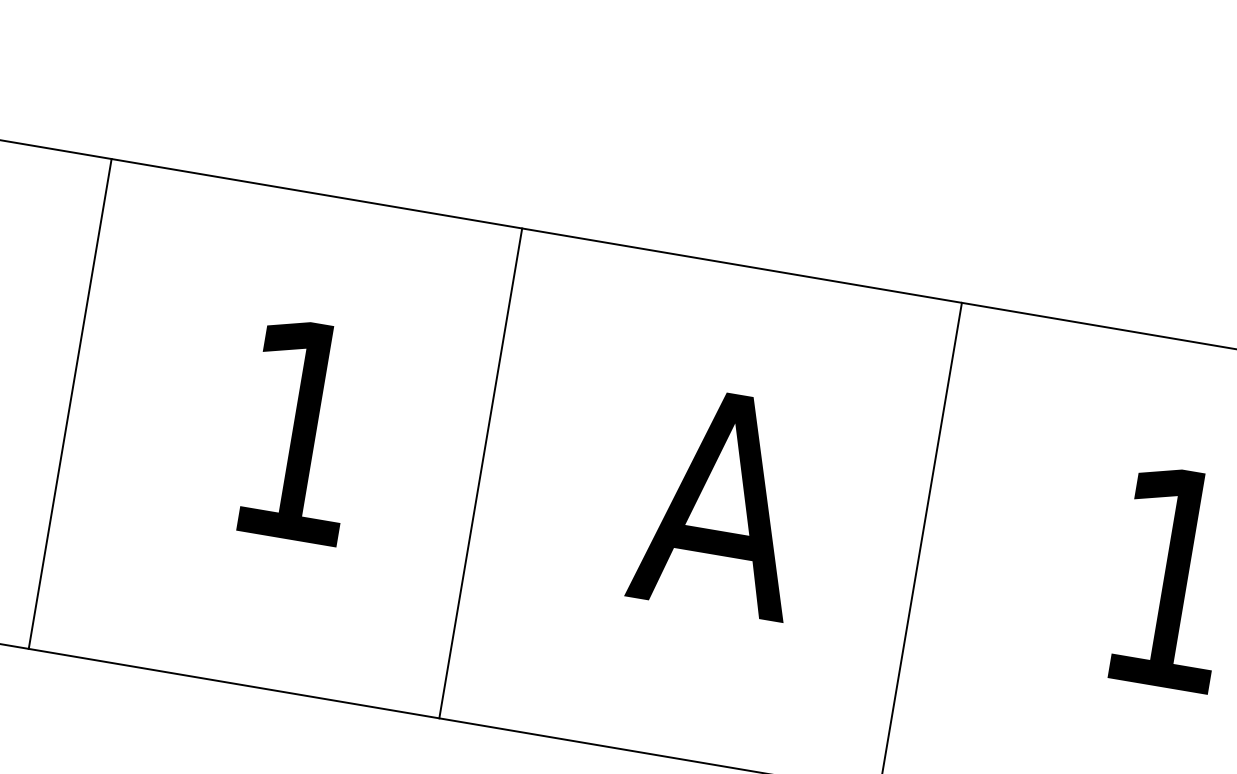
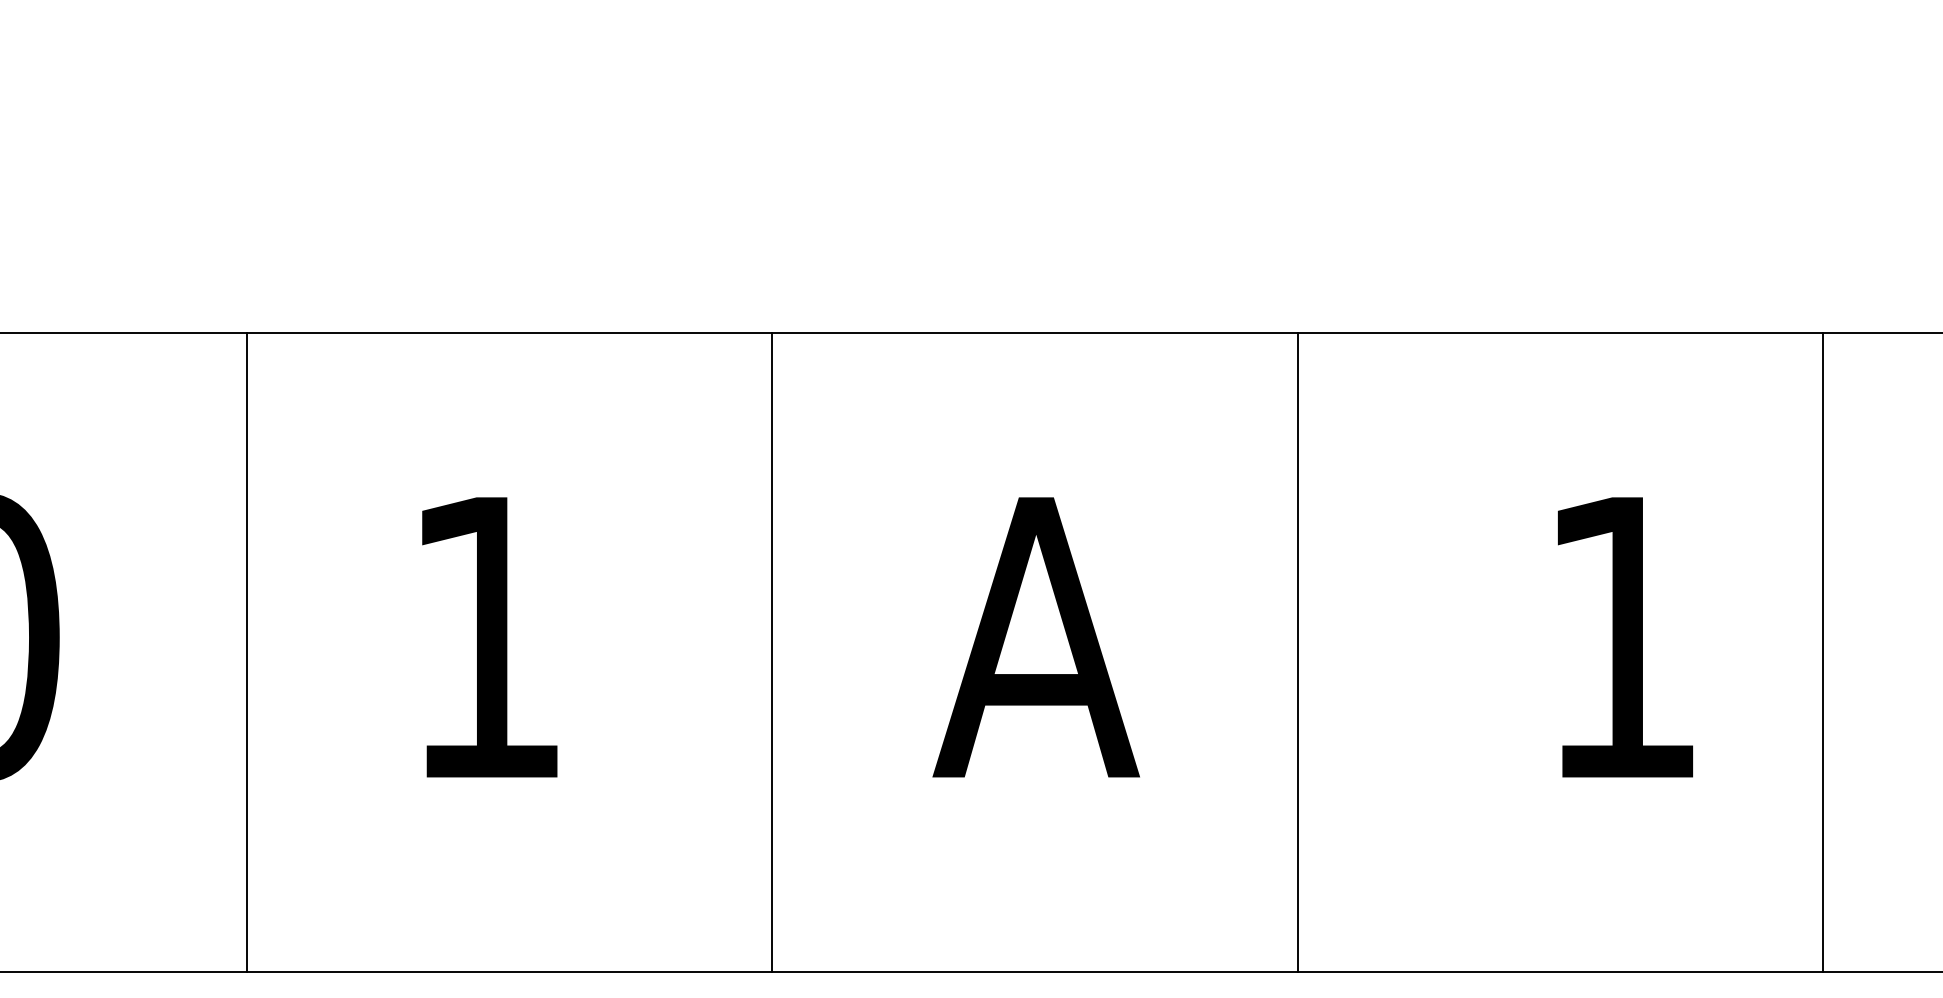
line: (70, 403) -> (247, 652), moved
line: (480, 473) -> (772, 652), moved

